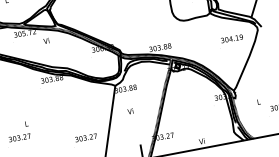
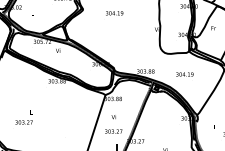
text: (231, 38) -> (184, 74), moved
text: (85, 137) -> (113, 131), moved

